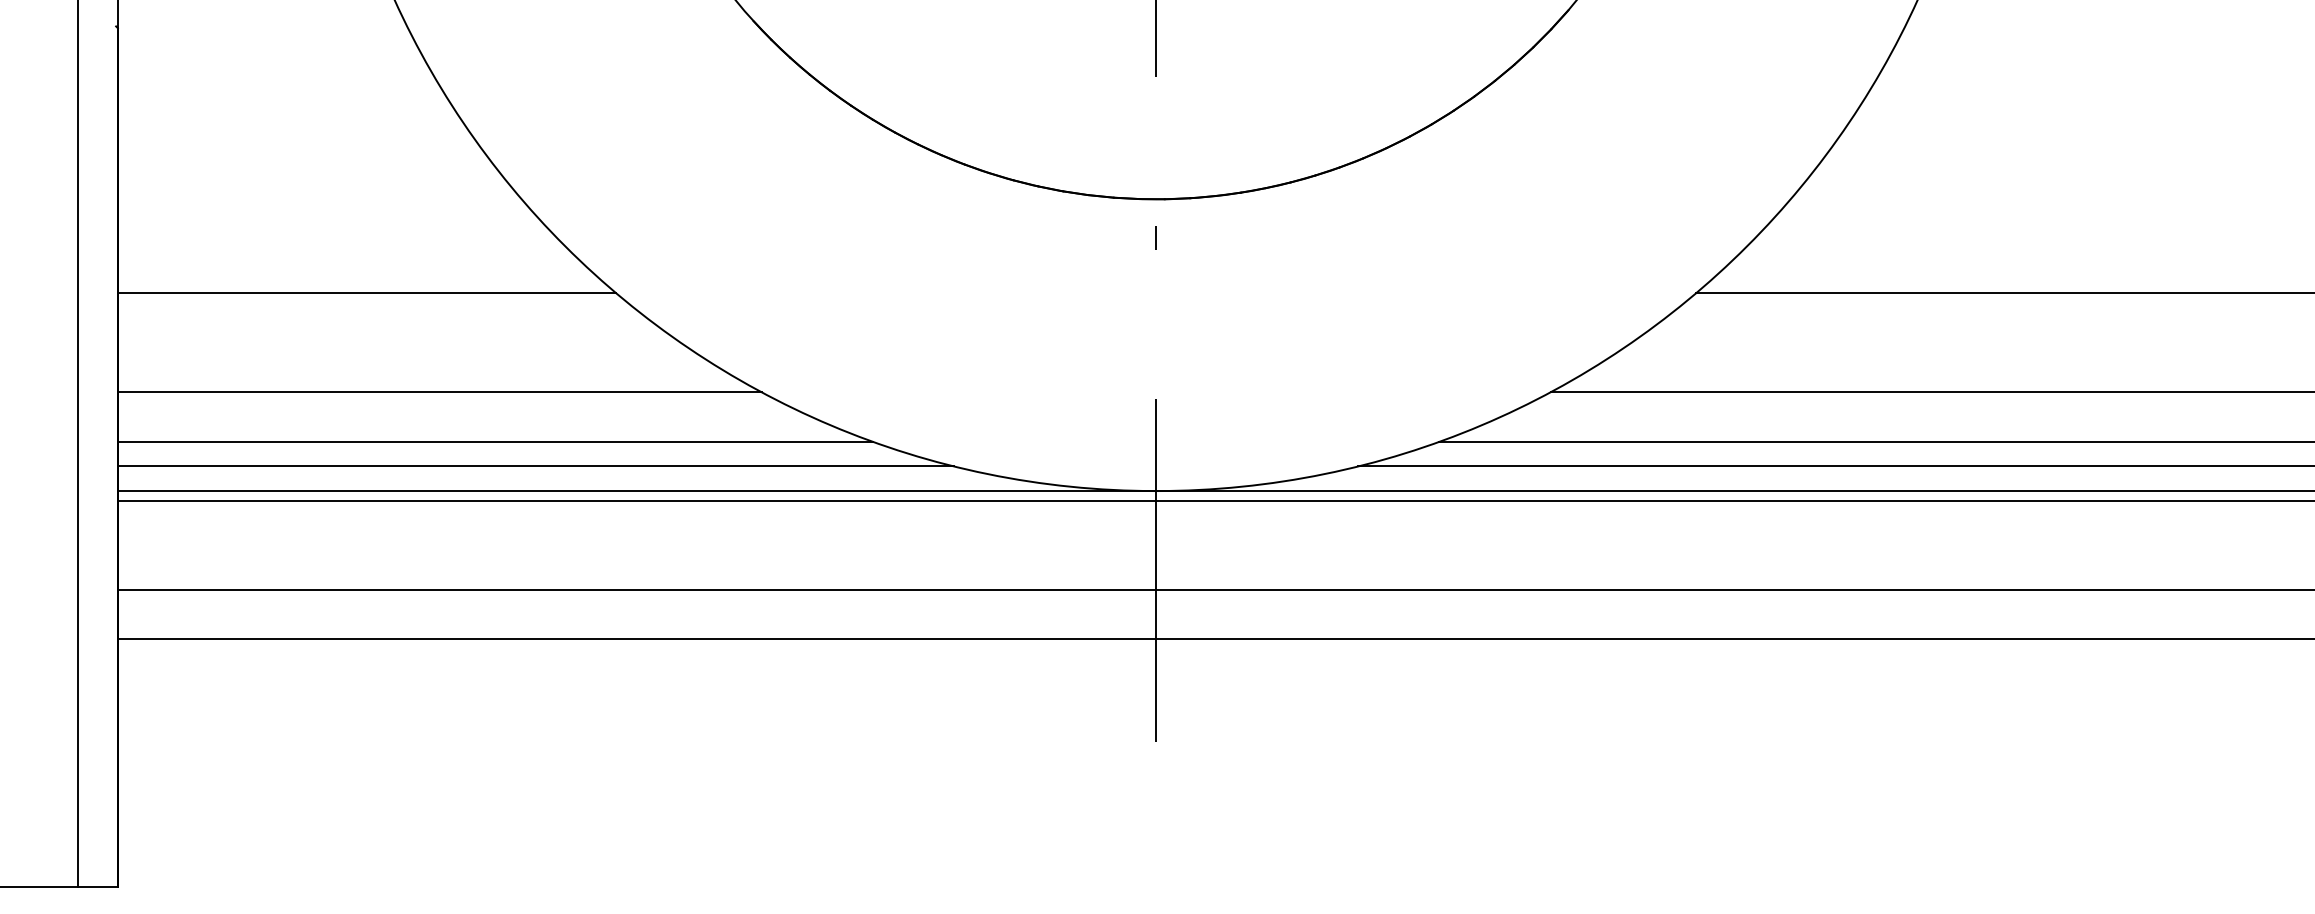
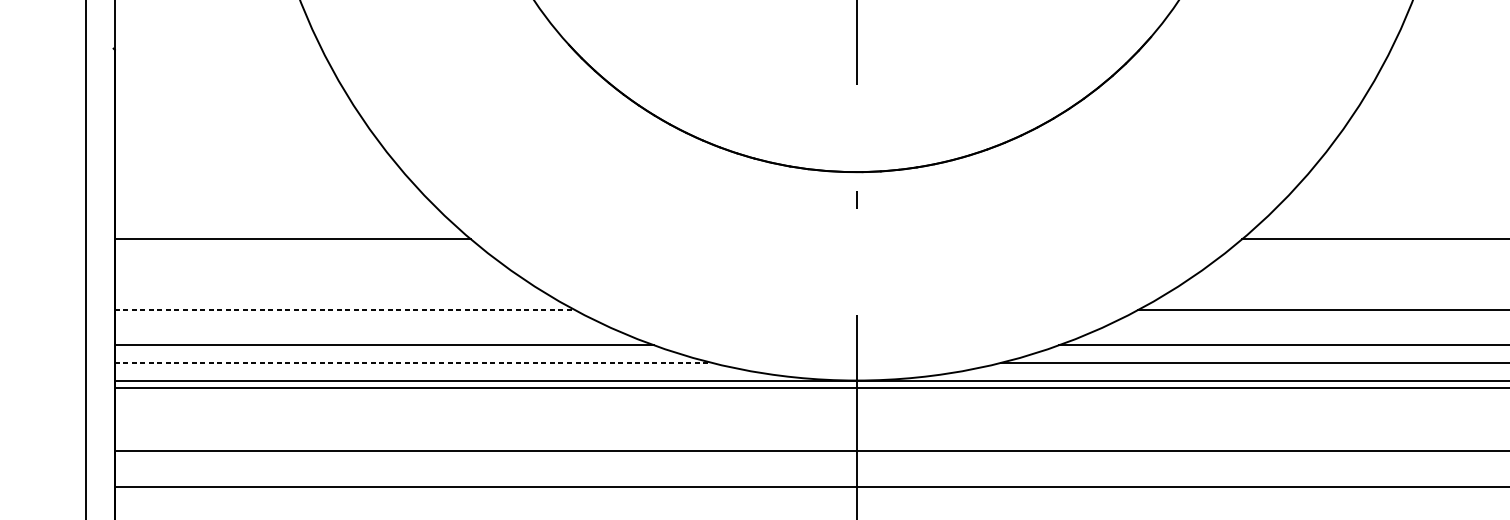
line: (440, 392) -> (345, 310), solid -> dashed
line: (536, 466) -> (413, 363), solid -> dashed

